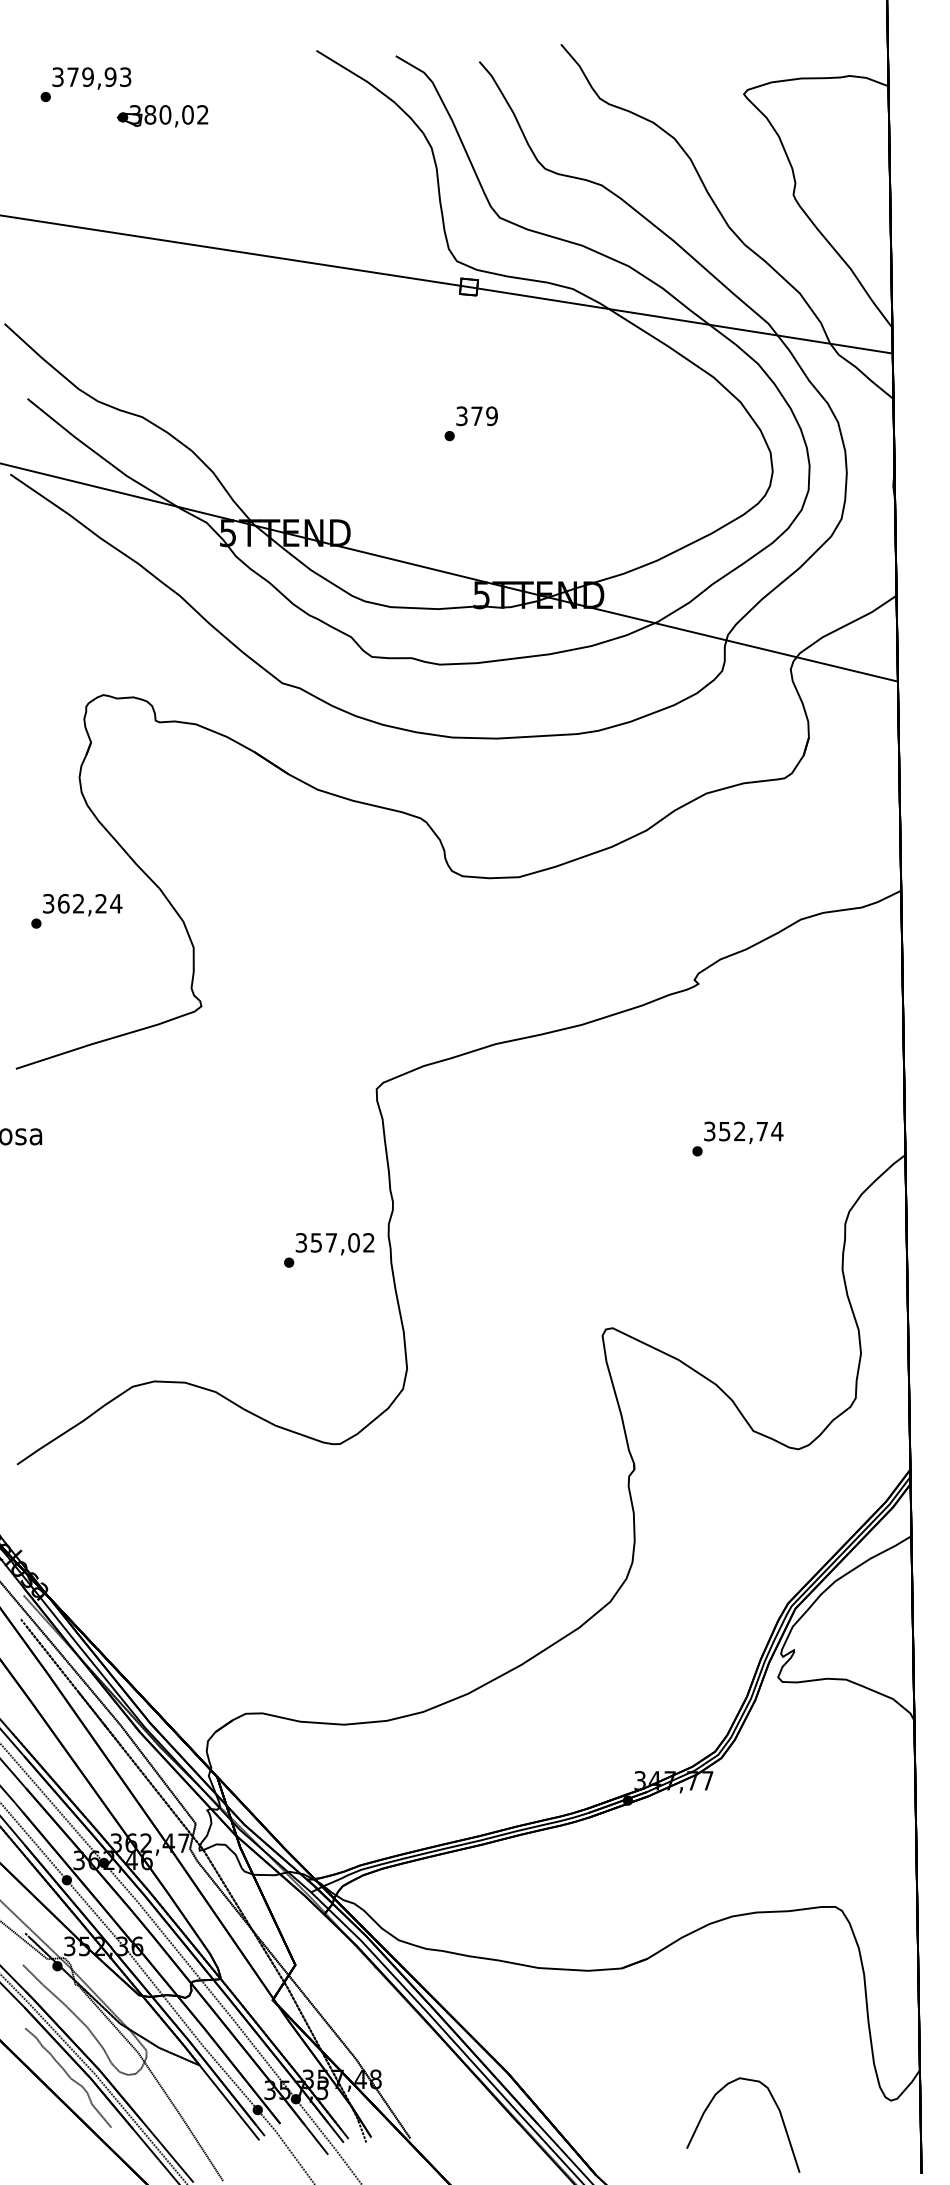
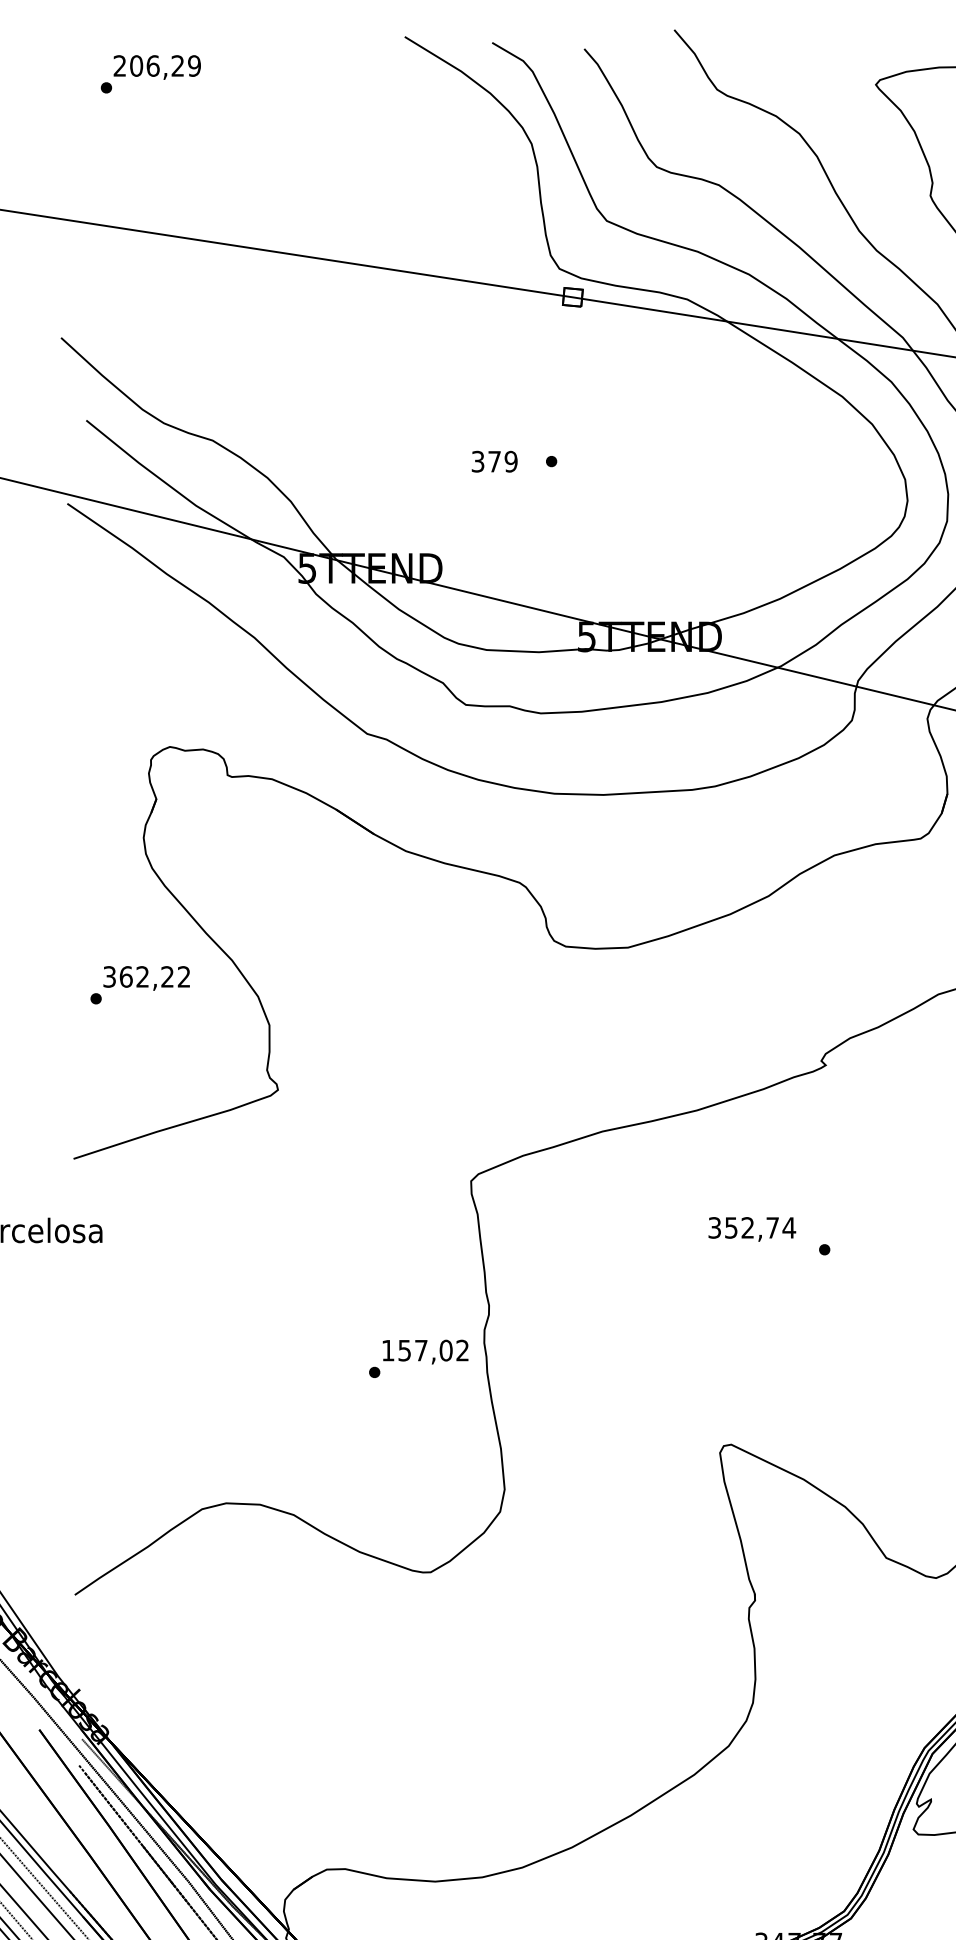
text: (91, 77) -> (156, 66), 379,93 -> 206,29
part: (162, 116) -> (235, 109), removed
text: (476, 416) -> (494, 462), moved
text: (116, 903) -> (184, 976), 362,24 -> 362,22
text: (743, 1132) -> (751, 1228), moved
text: (301, 1242) -> (388, 1350), 357,02 -> 157,02

